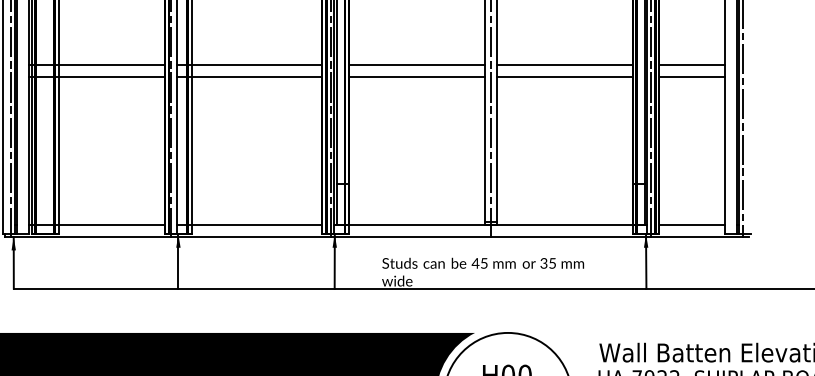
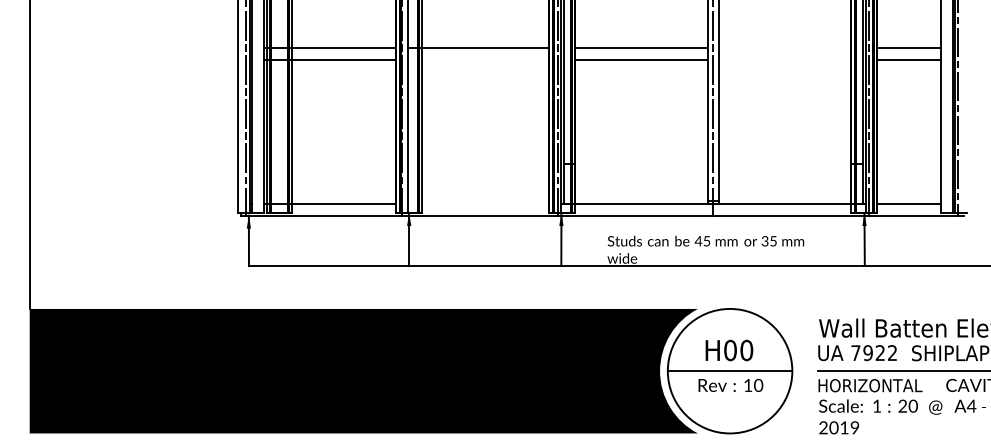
line: (564, 65) -> (785, 48), removed
line: (249, 77) -> (478, 60), removed
line: (564, 77) -> (785, 60), removed
line: (249, 224) -> (478, 203), removed

